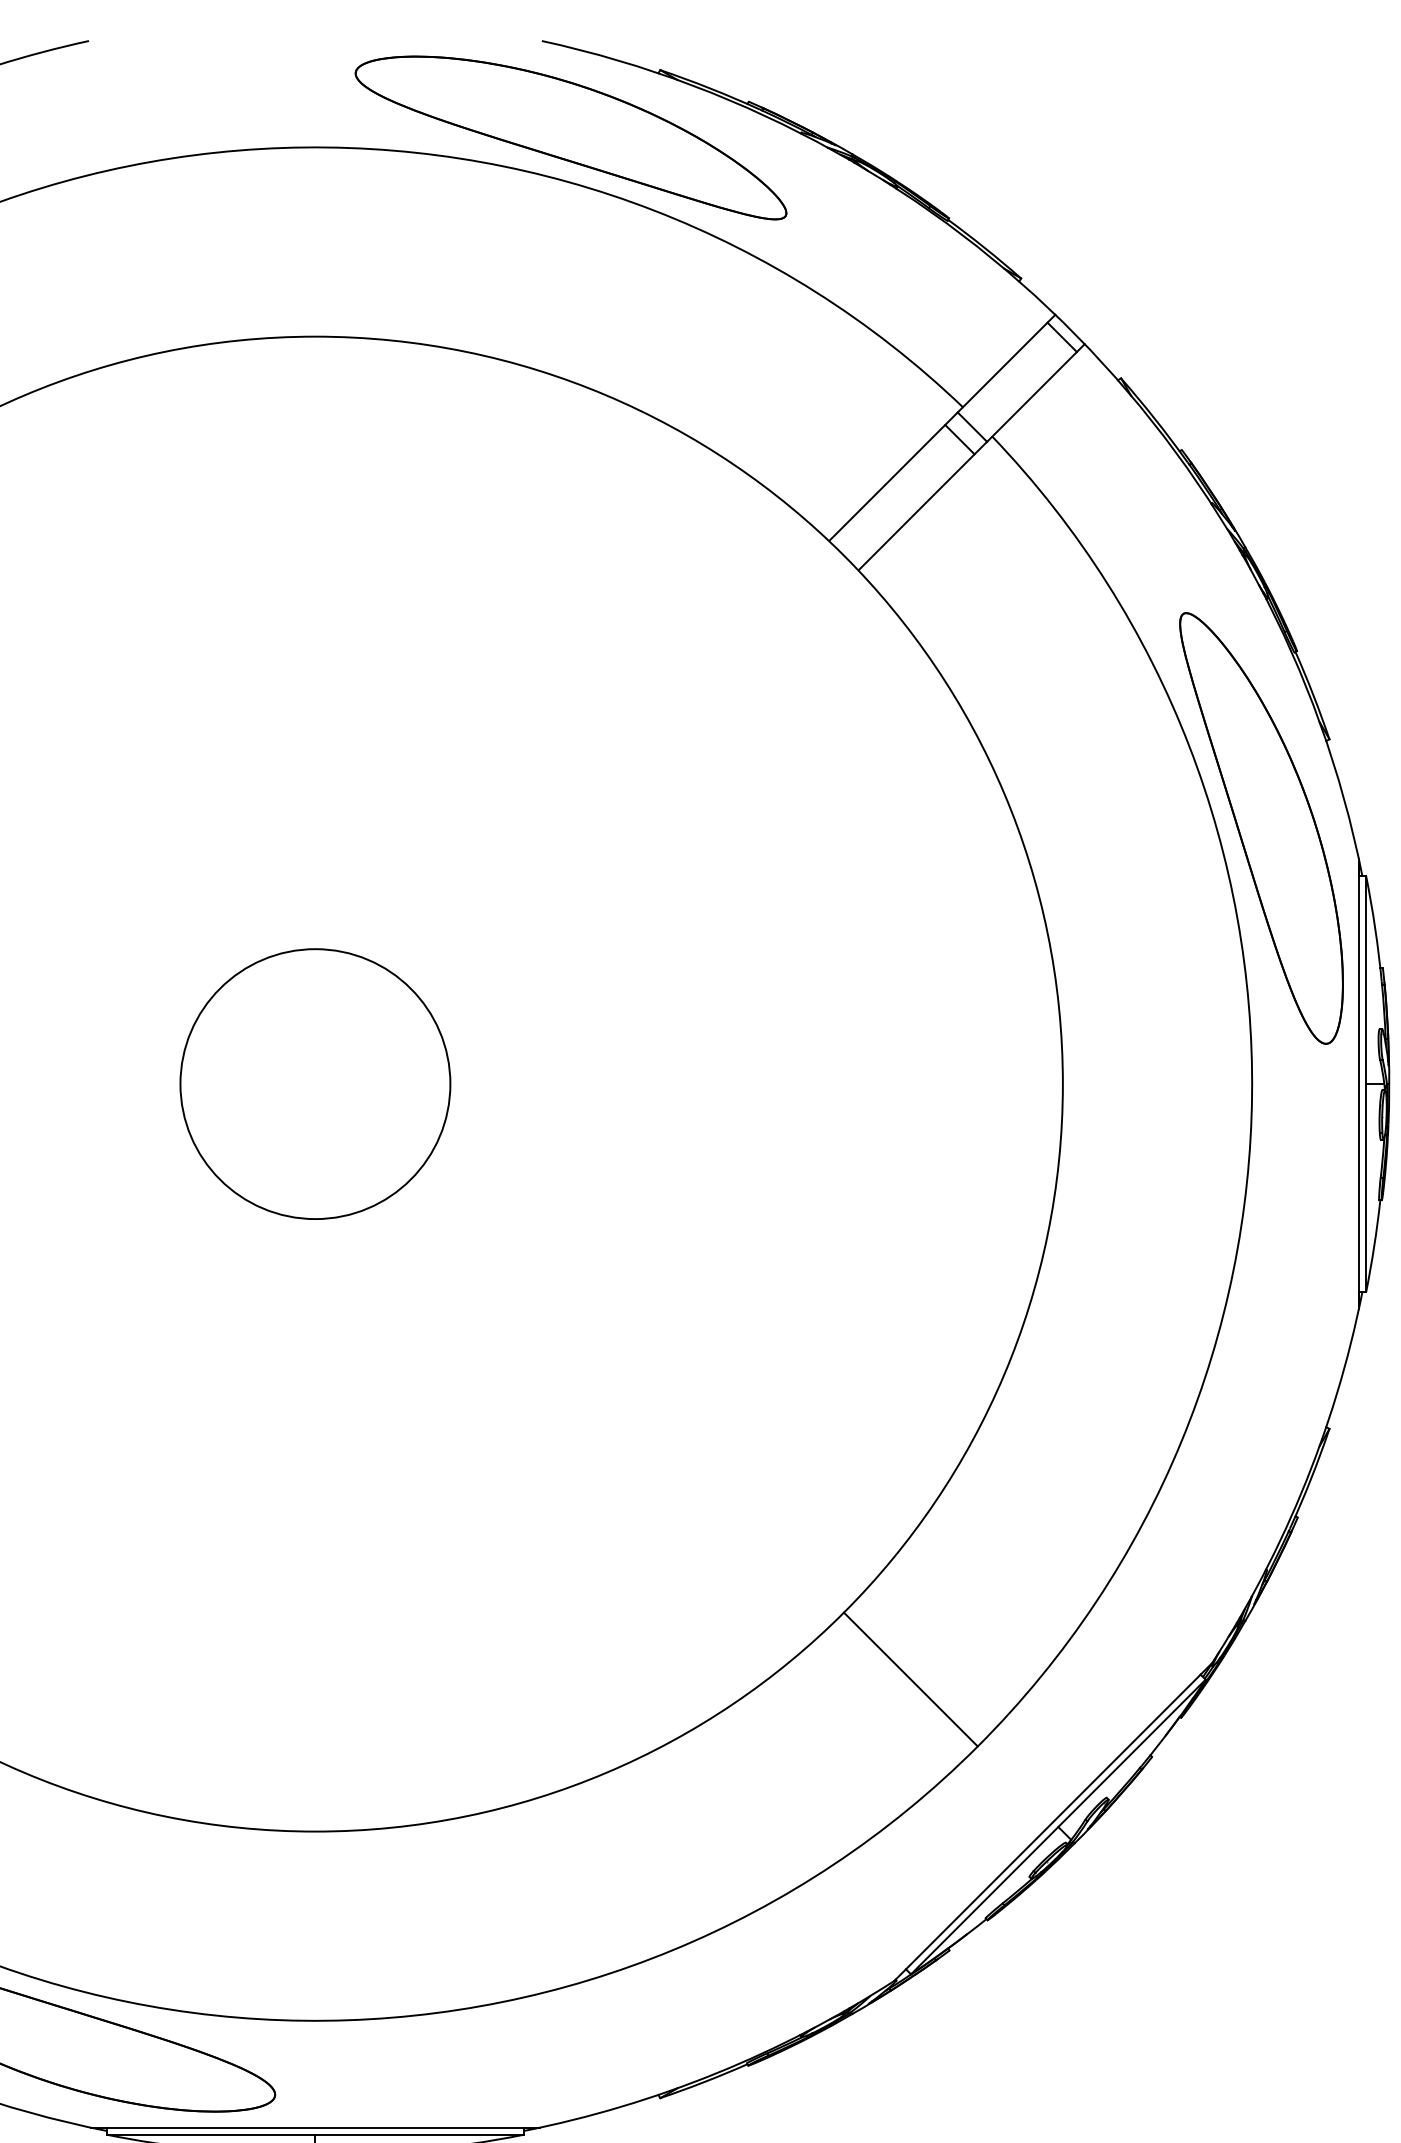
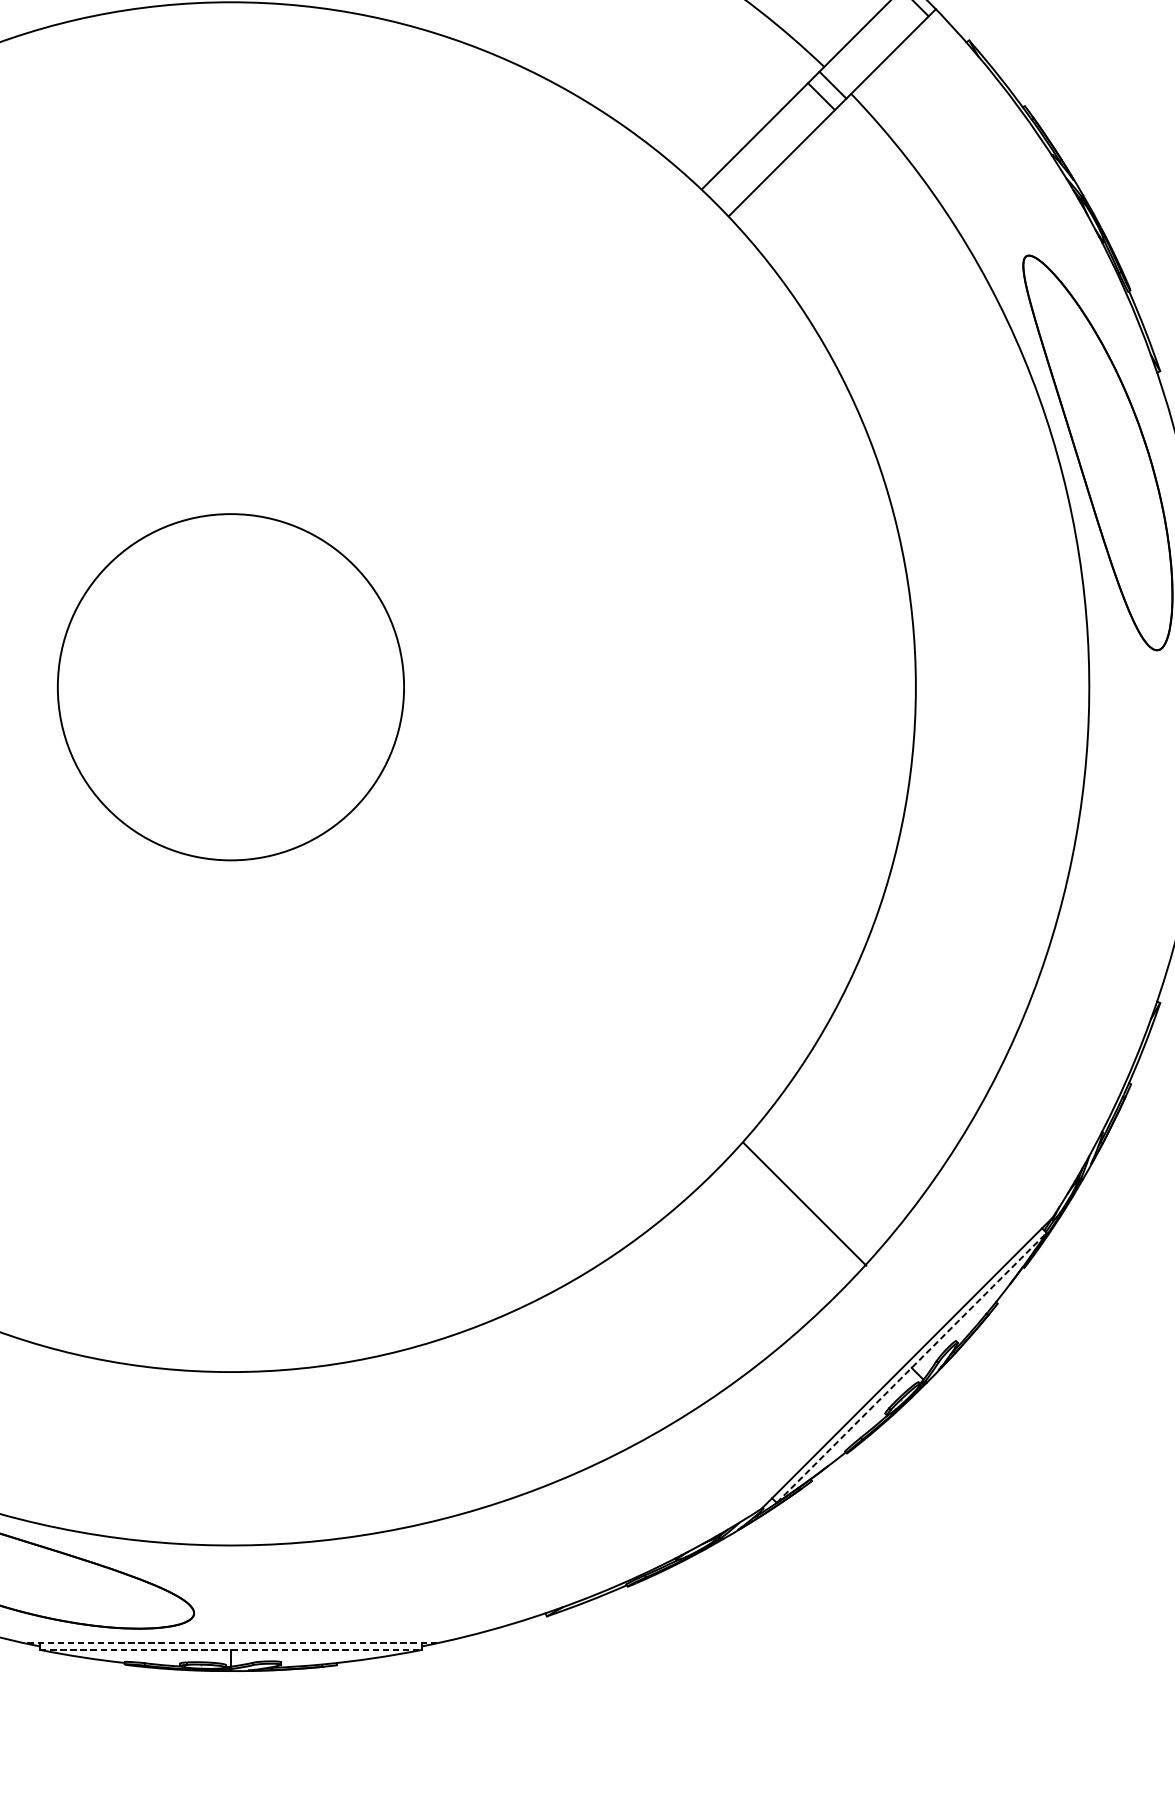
circle: (315, 1083) -> (231, 686), size x1.4
line: (910, 1679) -> (804, 1204), moved
line: (1058, 1826) -> (911, 1367), solid -> dashed
line: (315, 2127) -> (231, 1643), solid -> dashed
line: (315, 2134) -> (231, 1649), solid -> dashed

